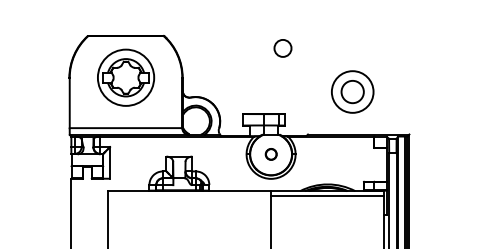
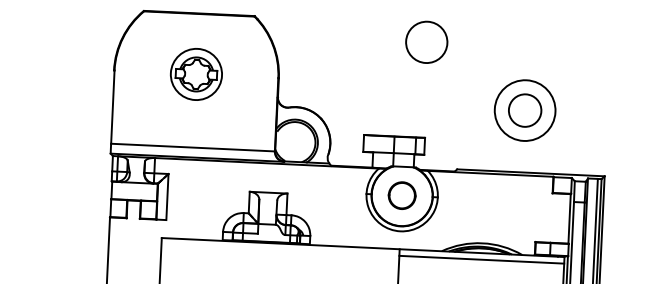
circle: (282, 48) -> (426, 42), size x1.67
part: (125, 77) -> (195, 73), size x0.62
circle: (271, 154) -> (402, 195), size x1.67

